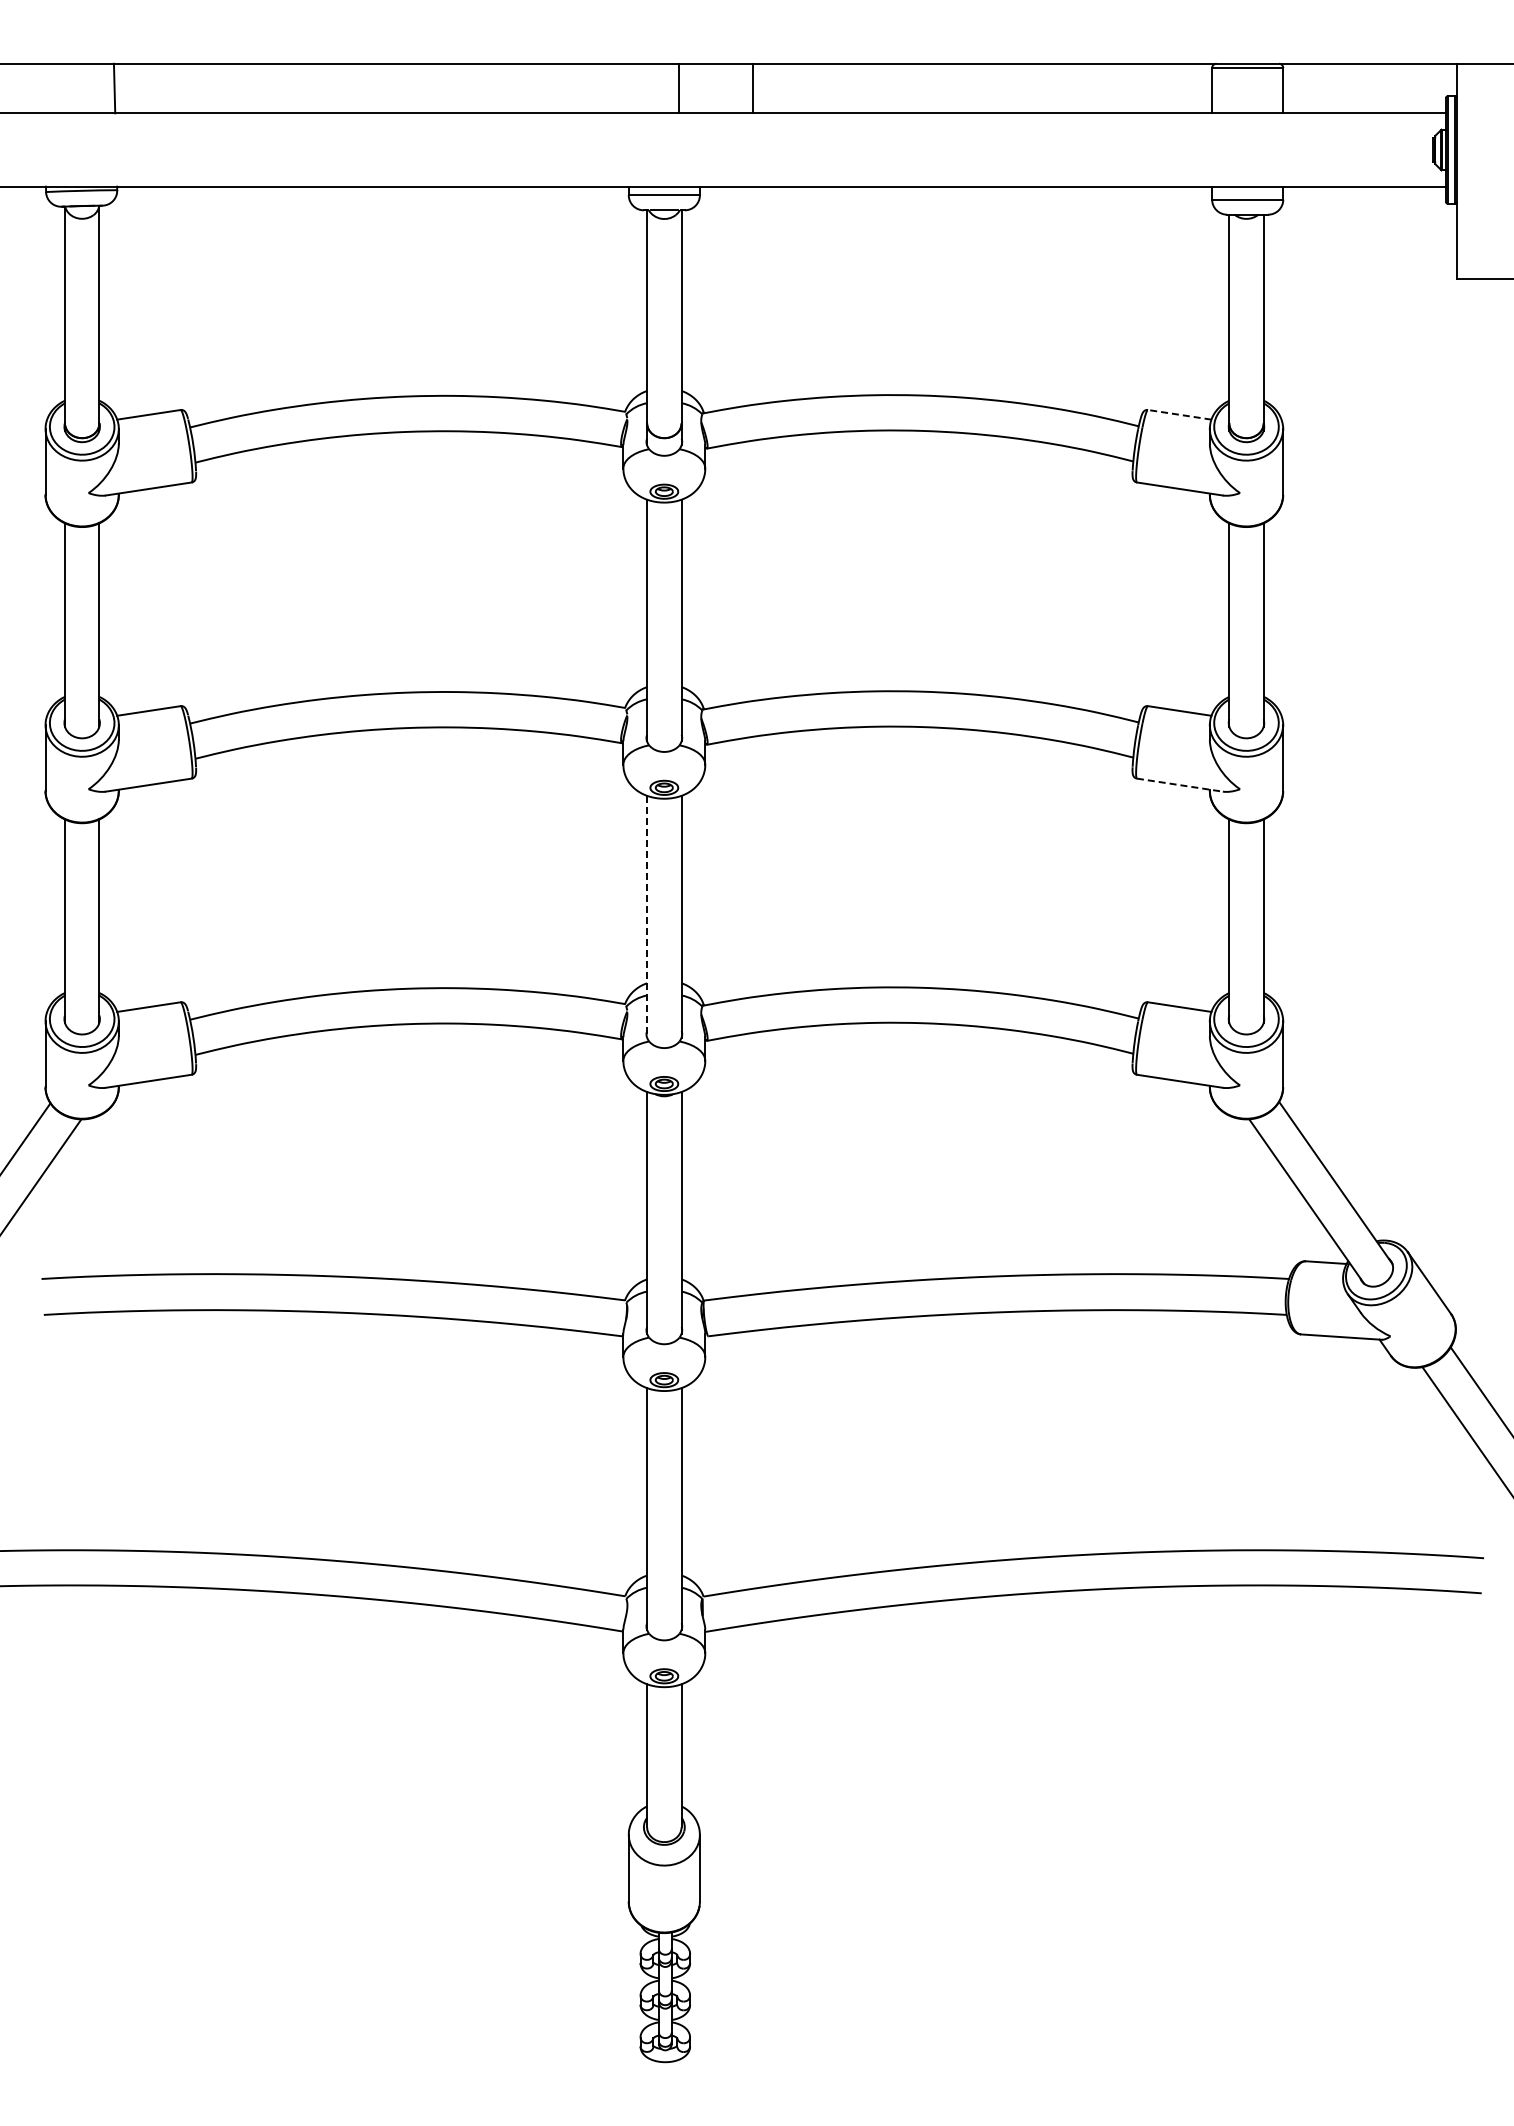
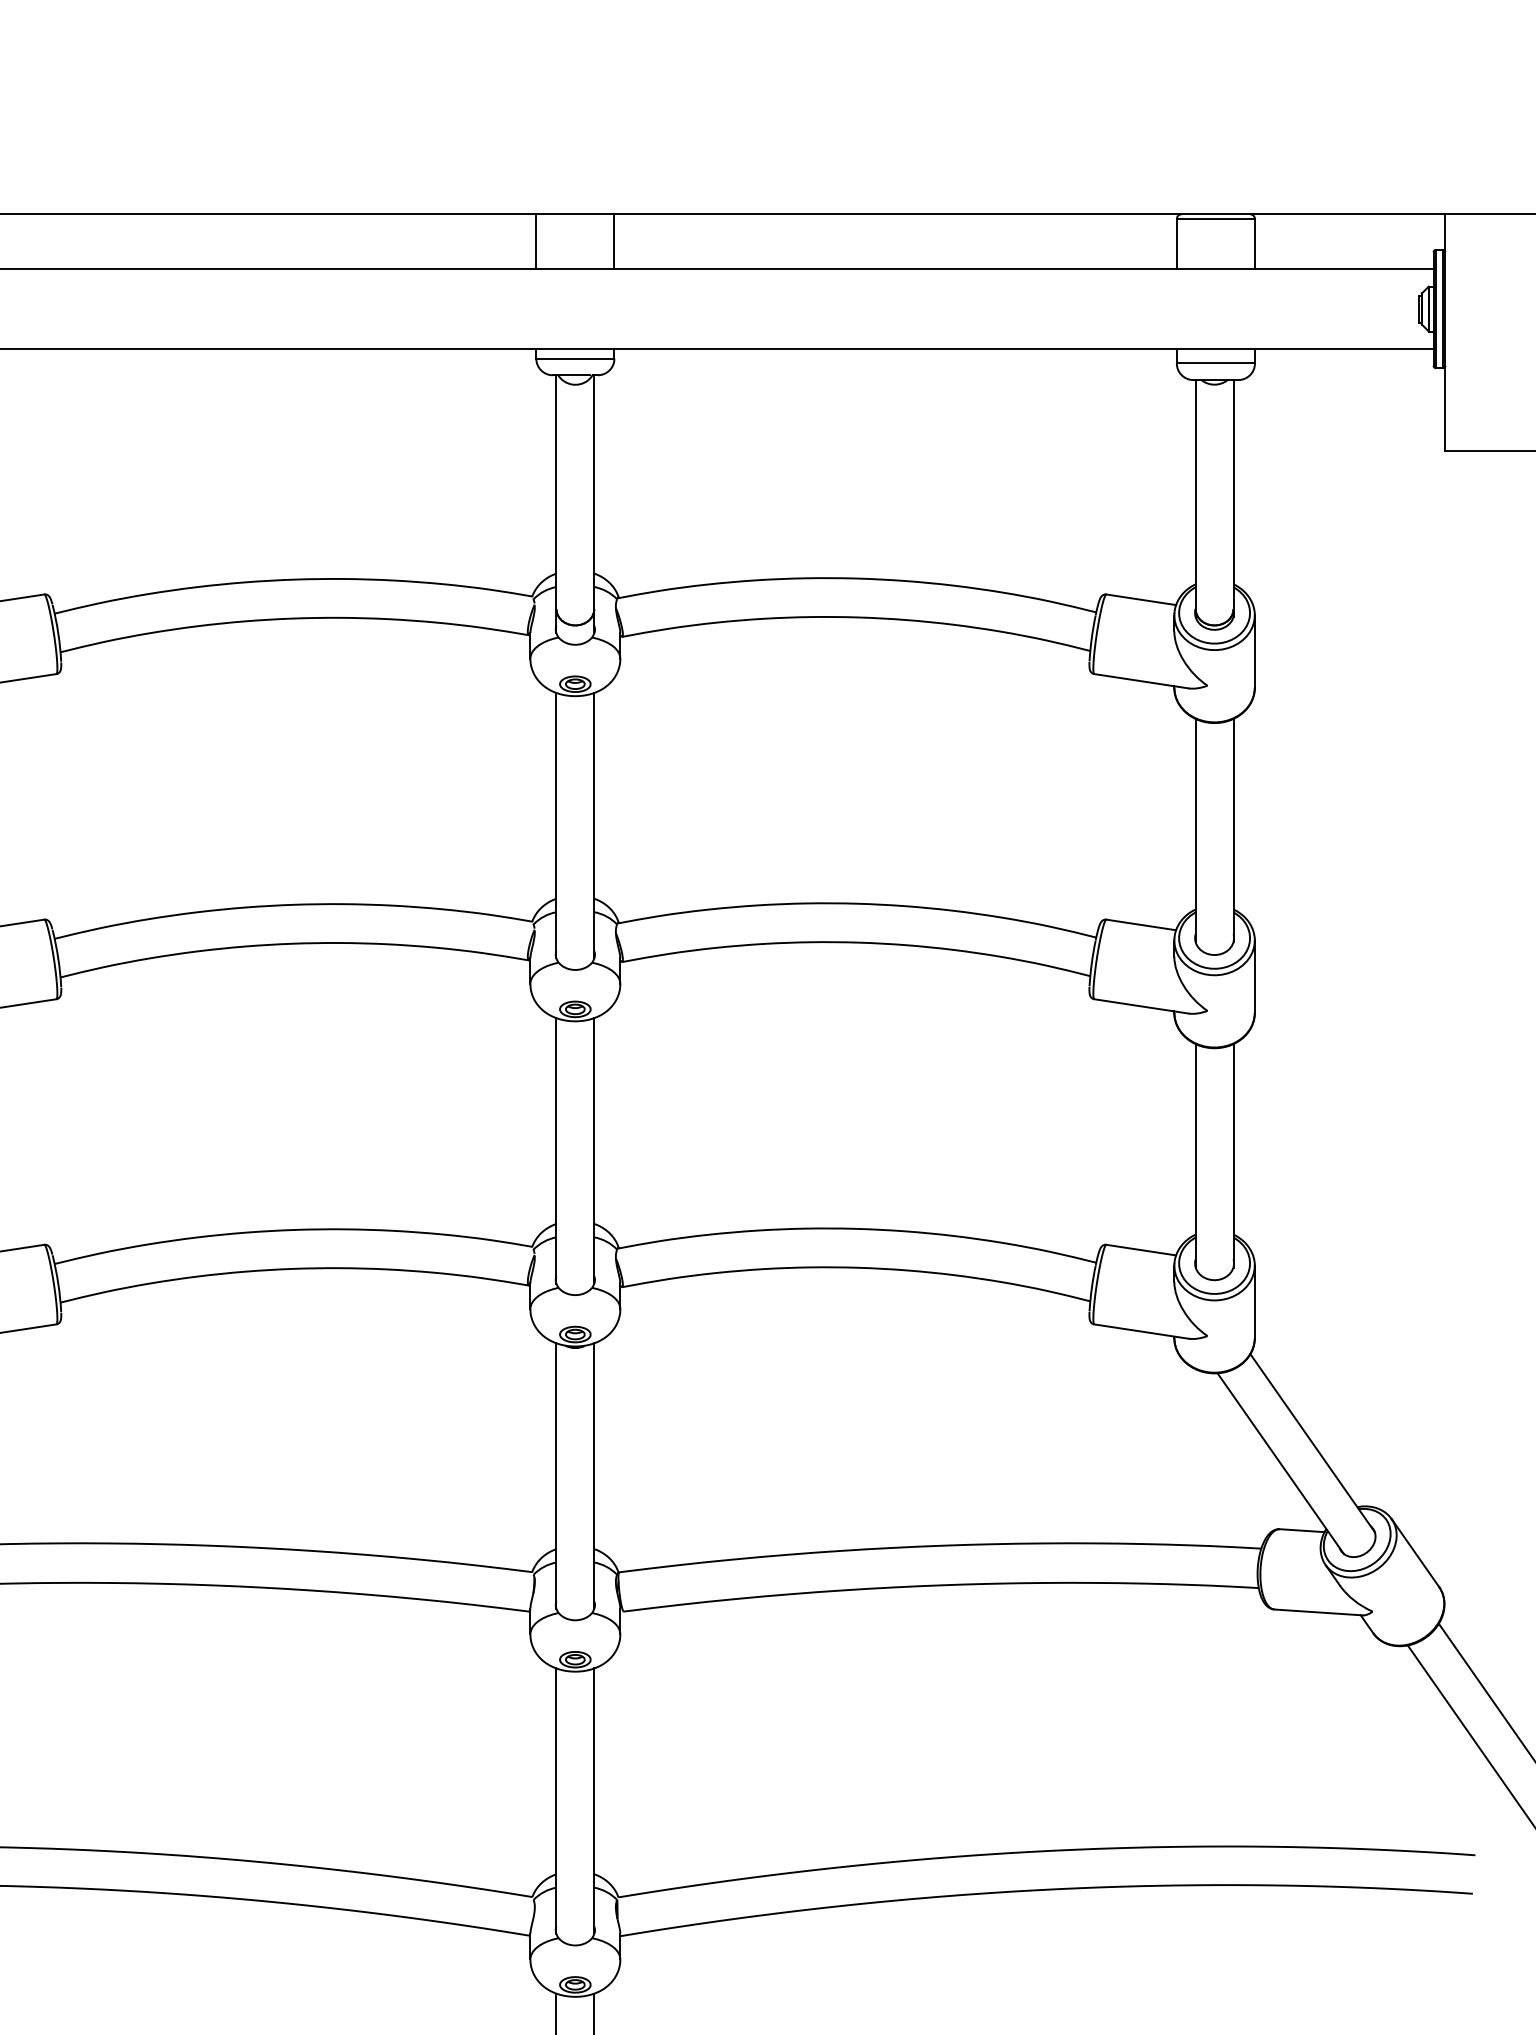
line: (678, 88) -> (536, 241), moved
line: (752, 88) -> (613, 241), moved
line: (1179, 414) -> (1141, 599), dashed -> solid
line: (1180, 785) -> (1142, 1006), dashed -> solid
line: (647, 916) -> (556, 1150), dashed -> solid

